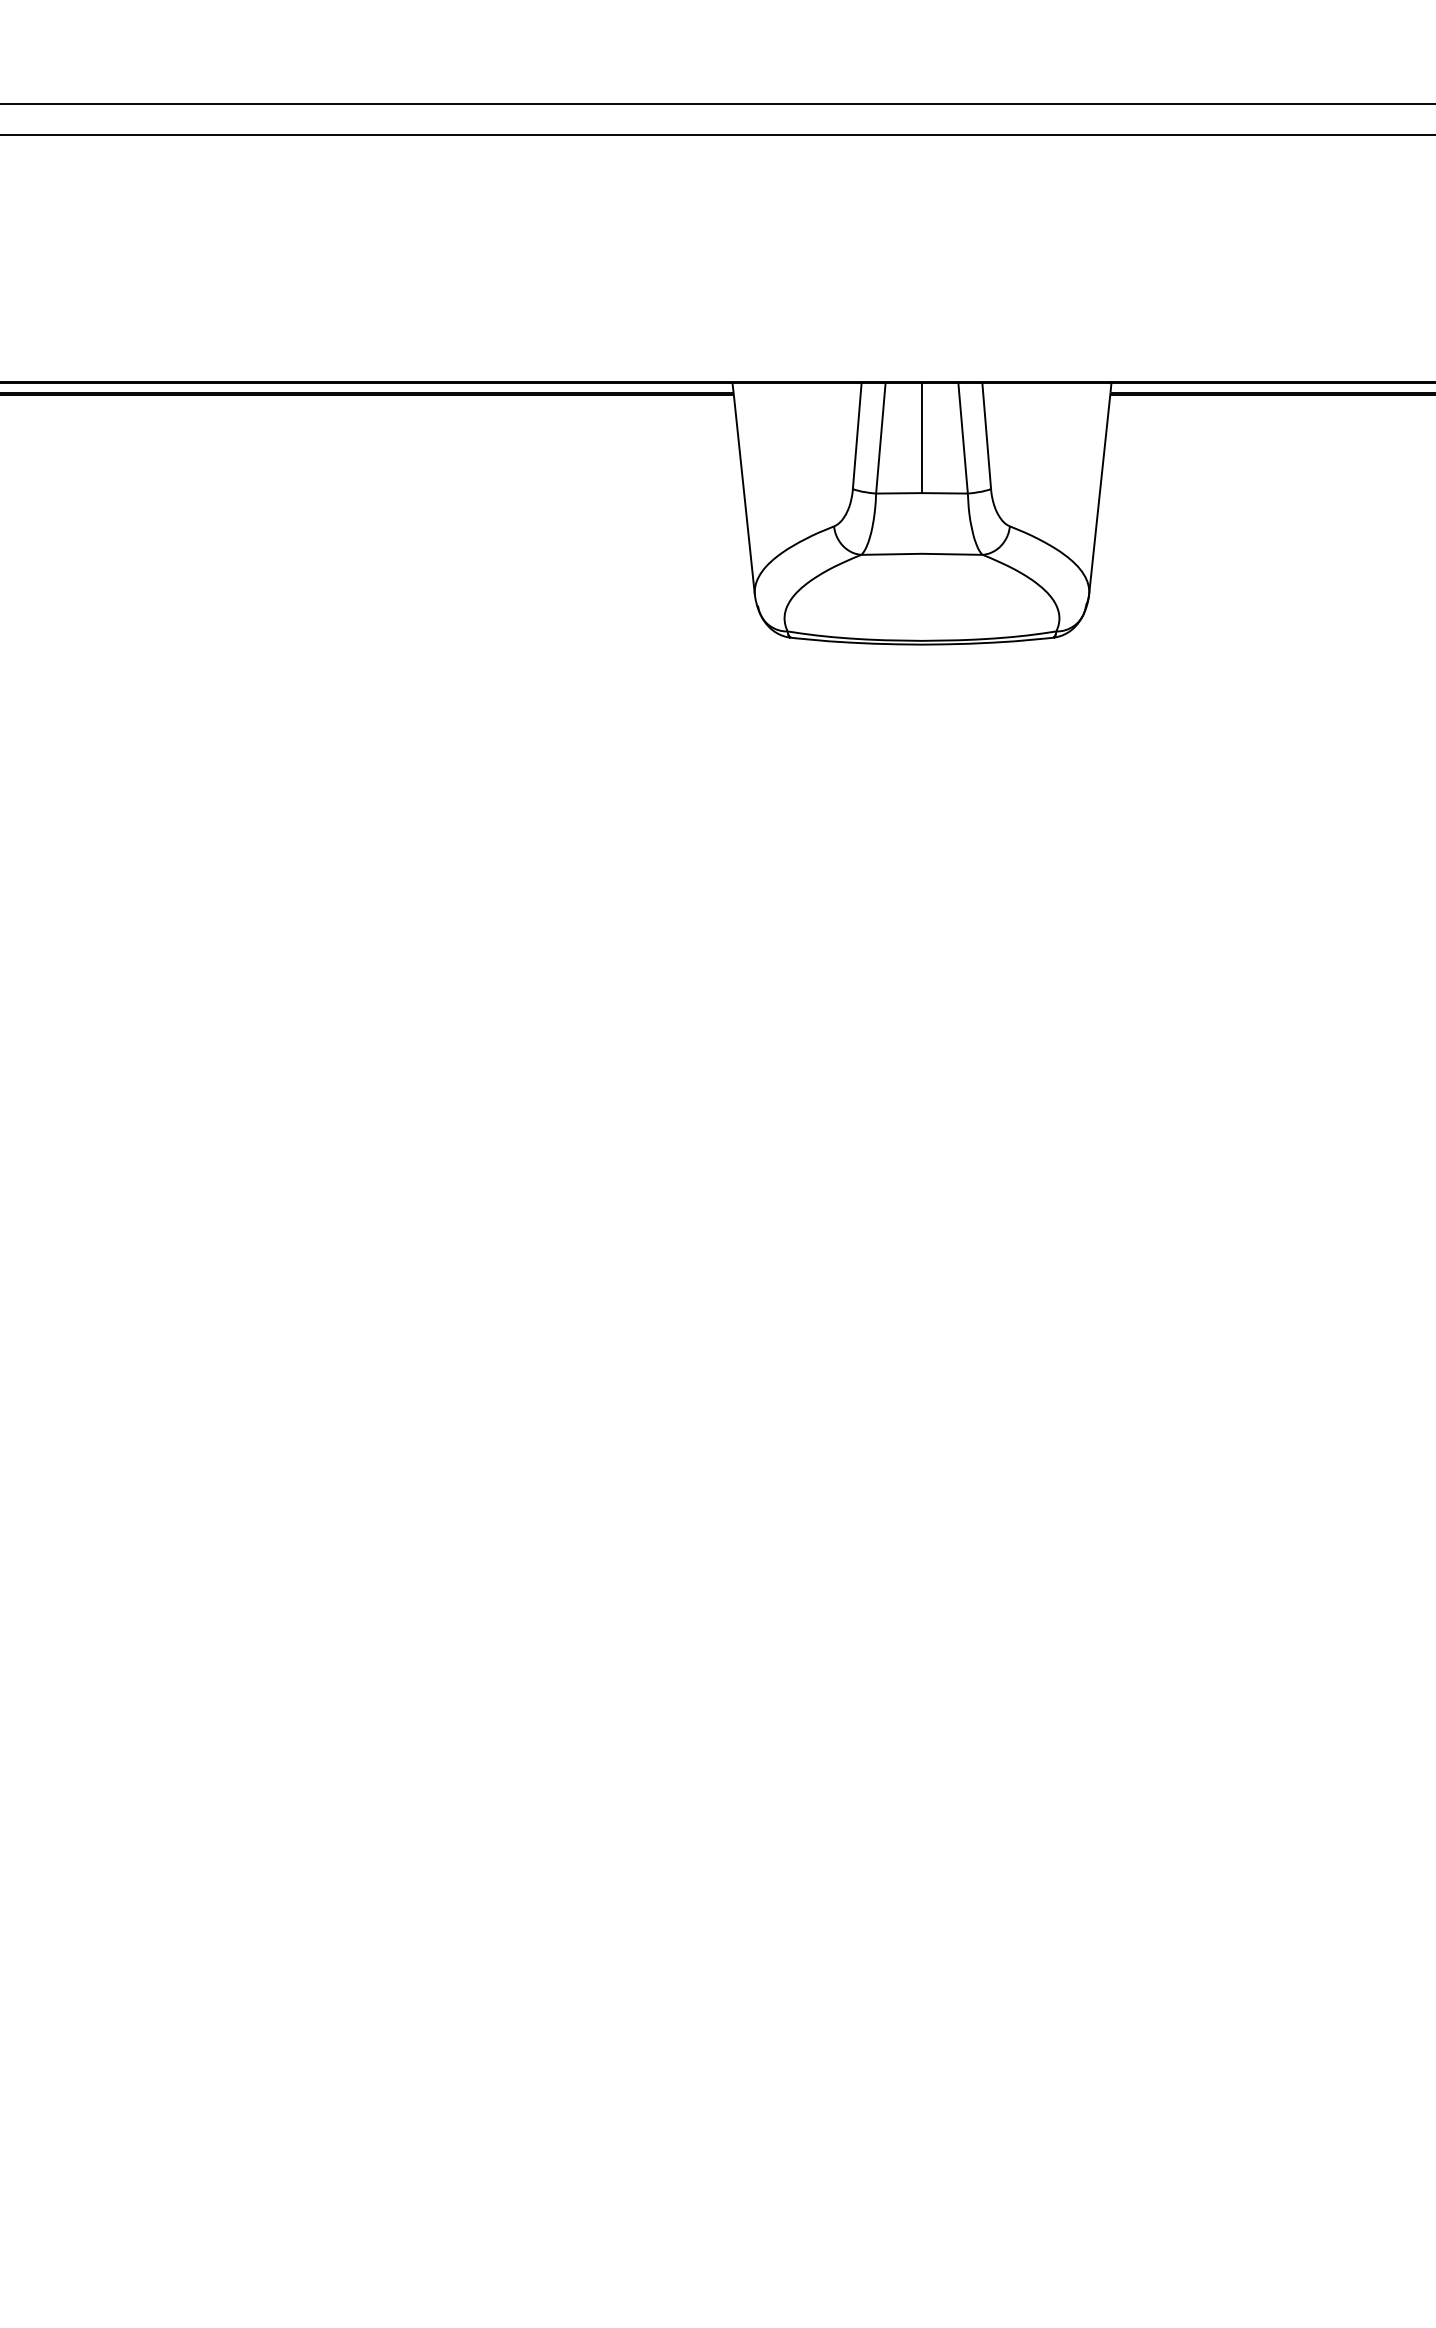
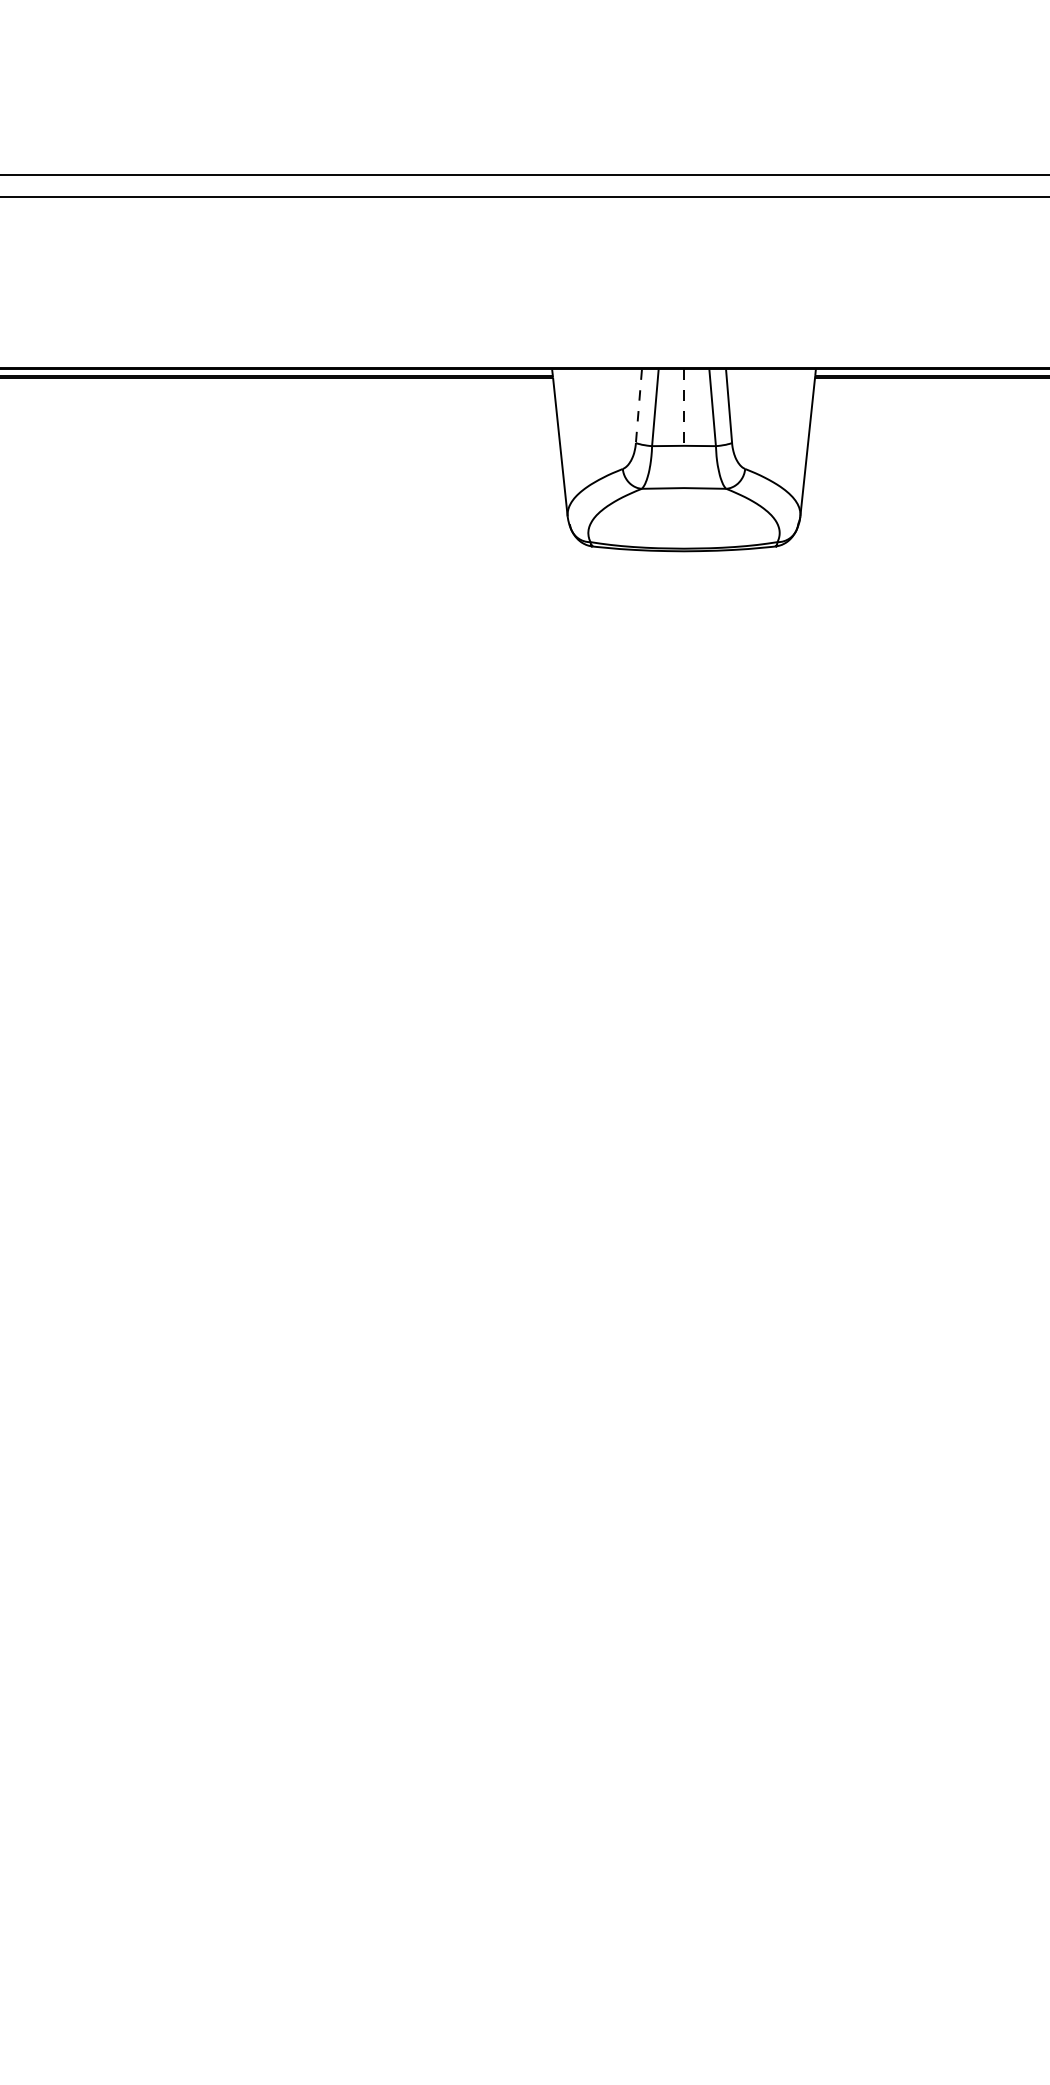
line: (856, 436) -> (638, 406), solid -> dashed
line: (922, 439) -> (684, 408), solid -> dashed

